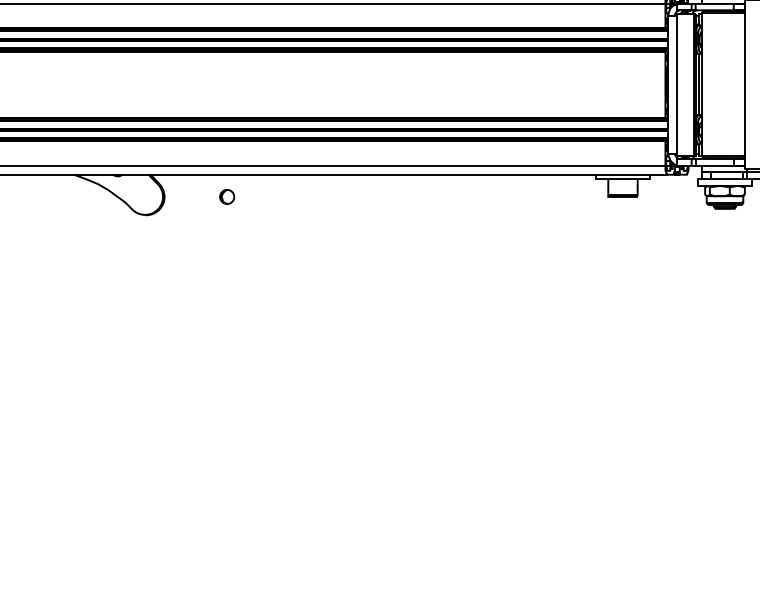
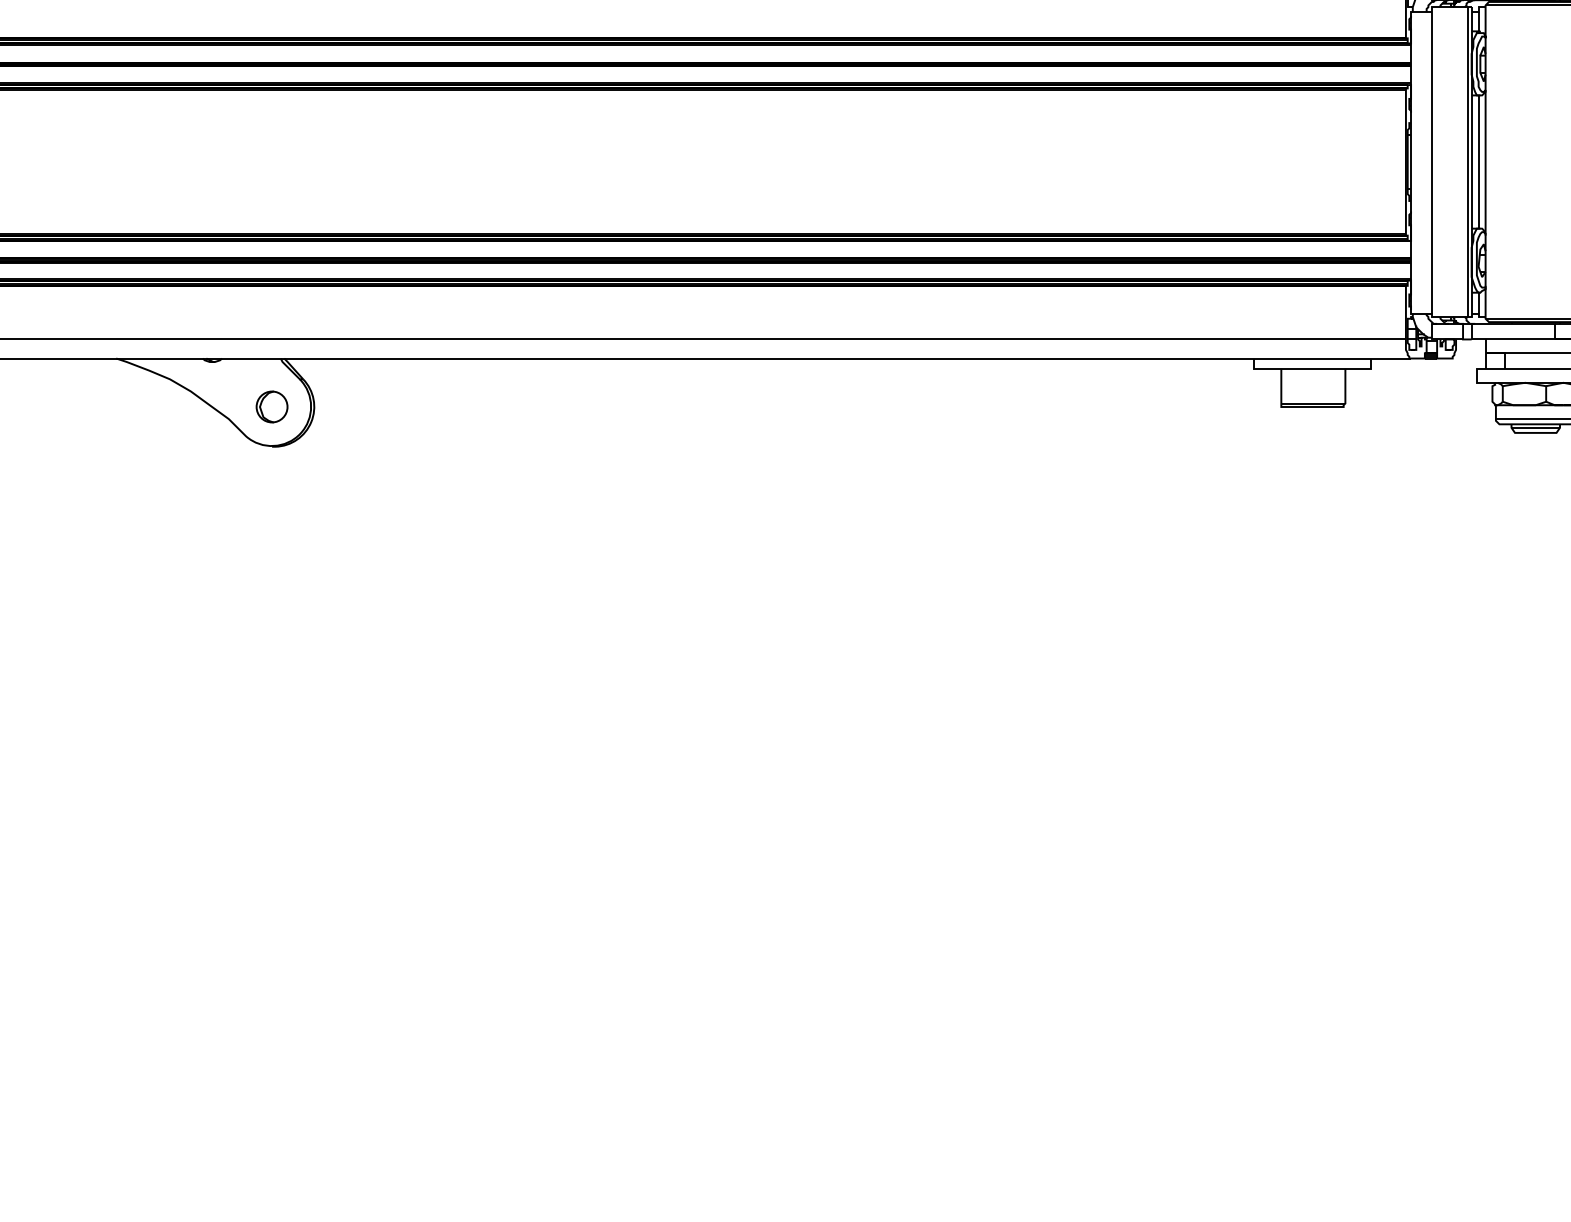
circle: (227, 196) -> (272, 405), moved

